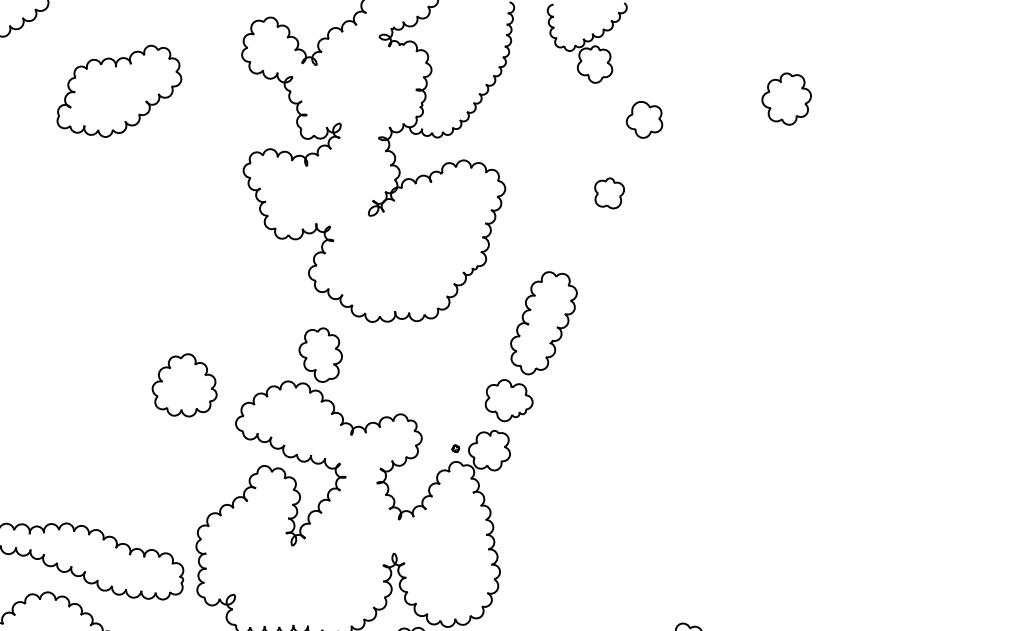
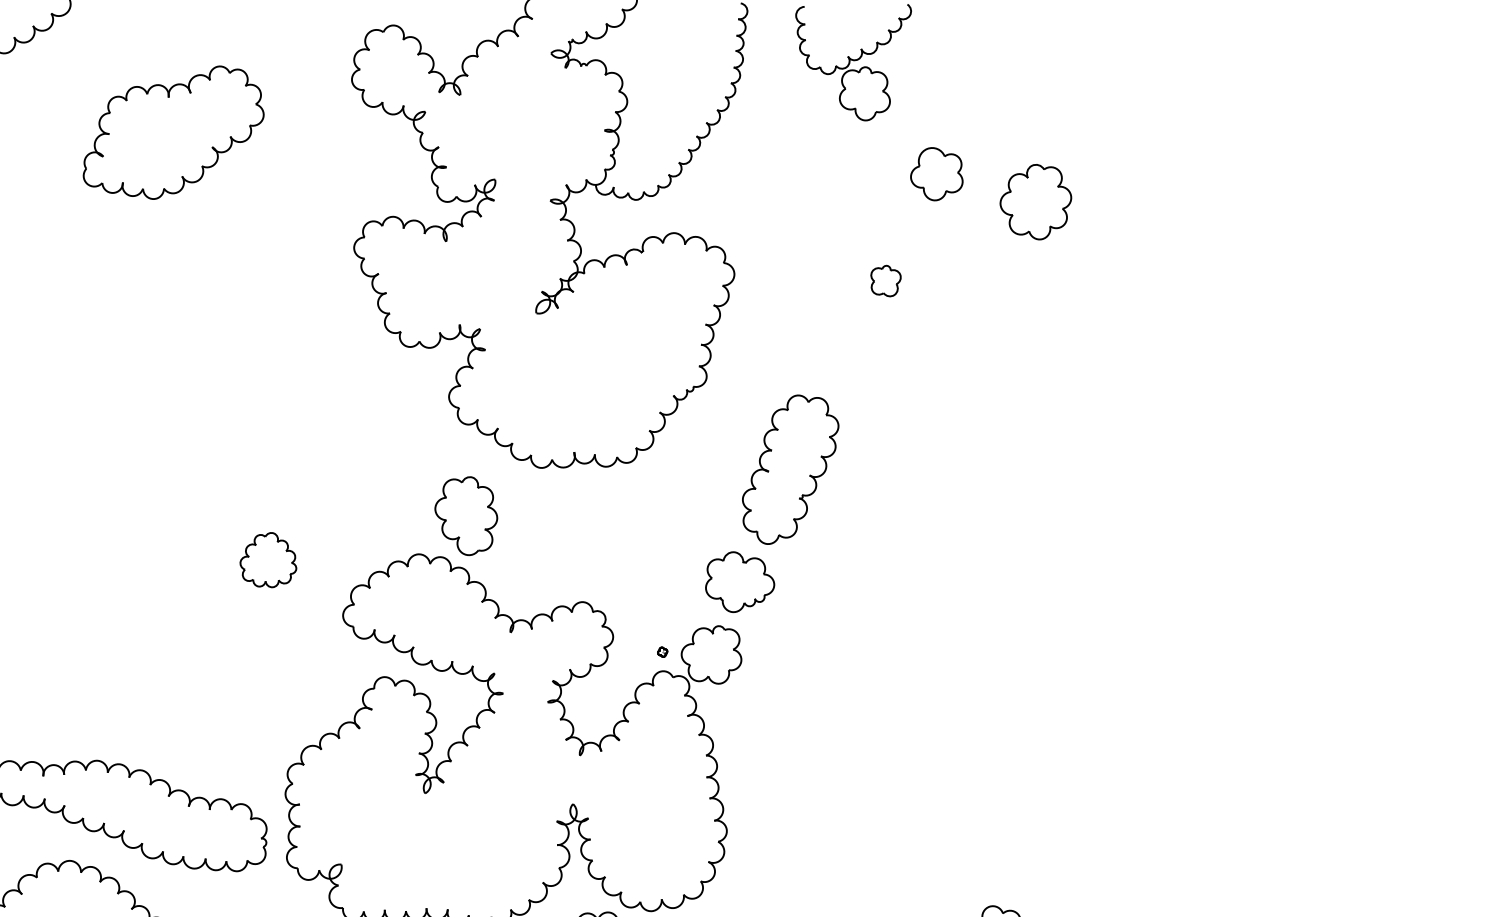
part: (786, 98) -> (1035, 201), moved
part: (609, 193) -> (885, 281), size x0.7
part: (184, 385) -> (268, 560), size x0.6

